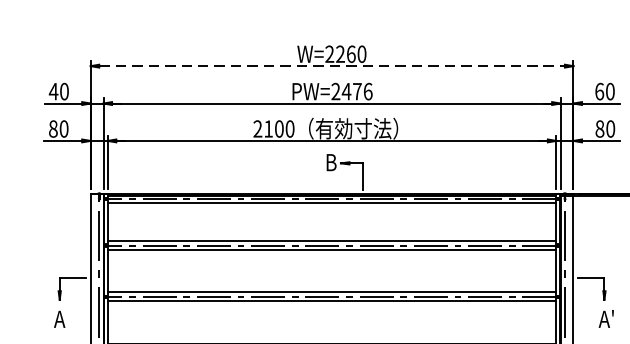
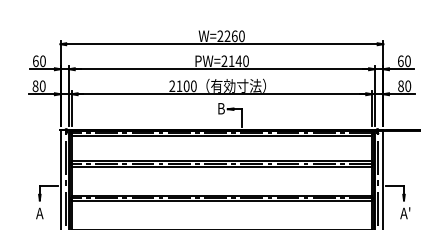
line: (331, 66) -> (221, 44), dashed -> solid
text: (356, 90) -> (238, 60), PW=2476 -> PW=2140
text: (53, 91) -> (35, 61), 40 -> 60

